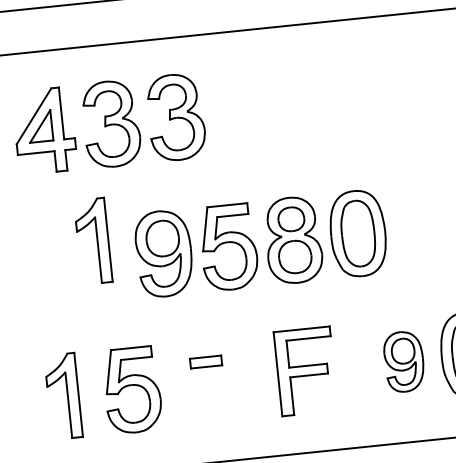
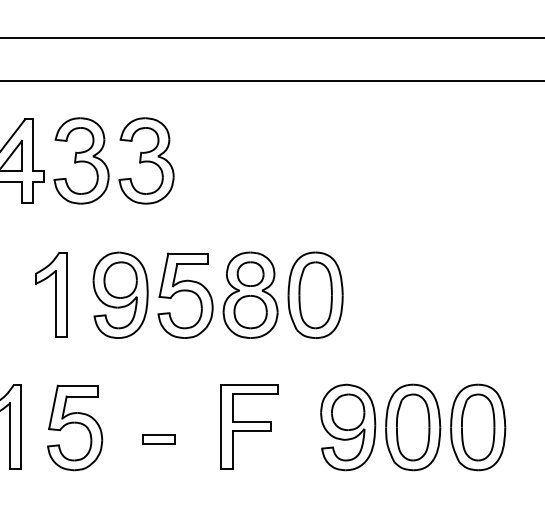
part: (93, 241) -> (51, 294), moved
part: (404, 361) -> (348, 427), size x1.43
part: (205, 362) -> (158, 439), moved

